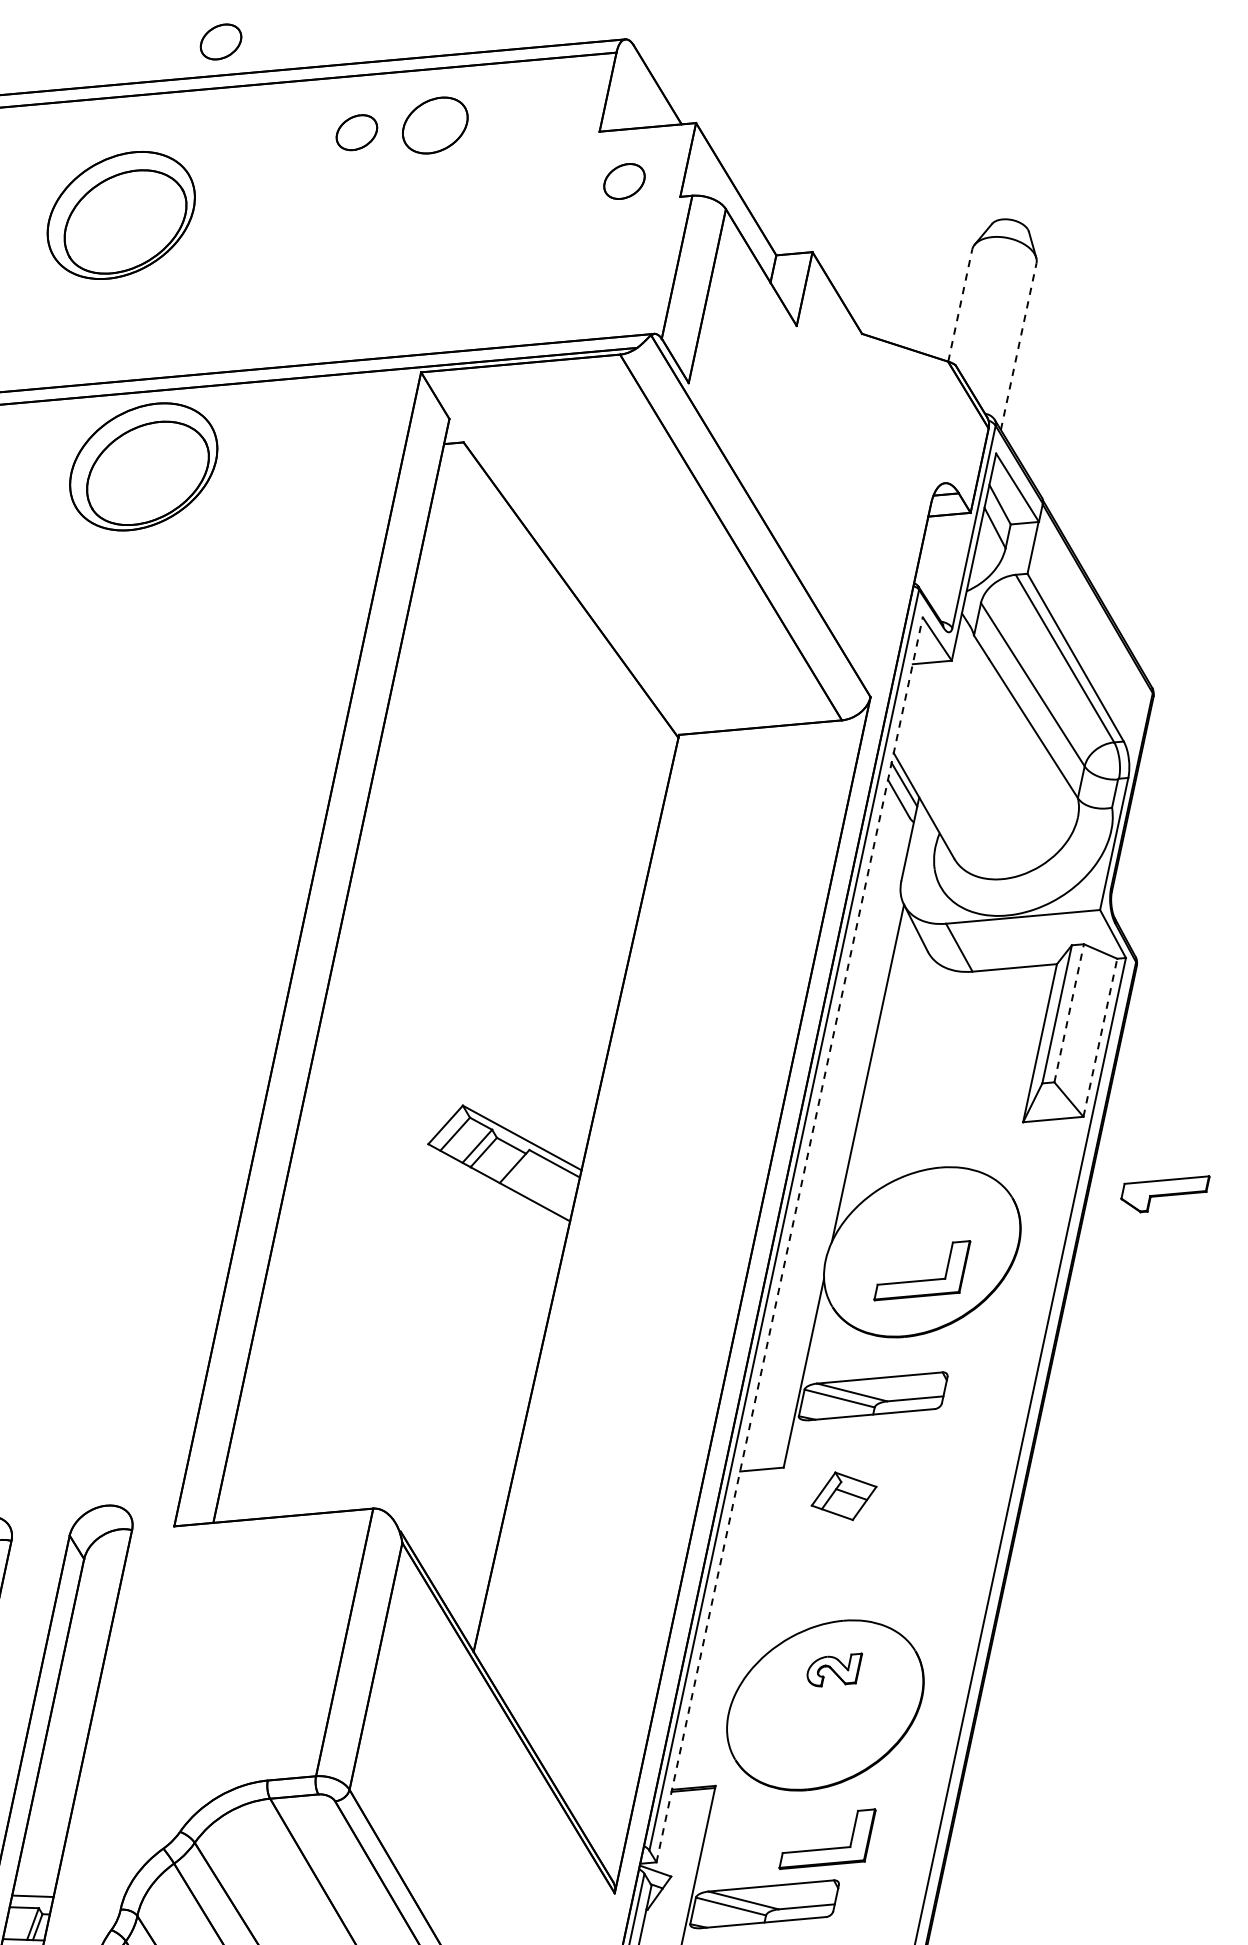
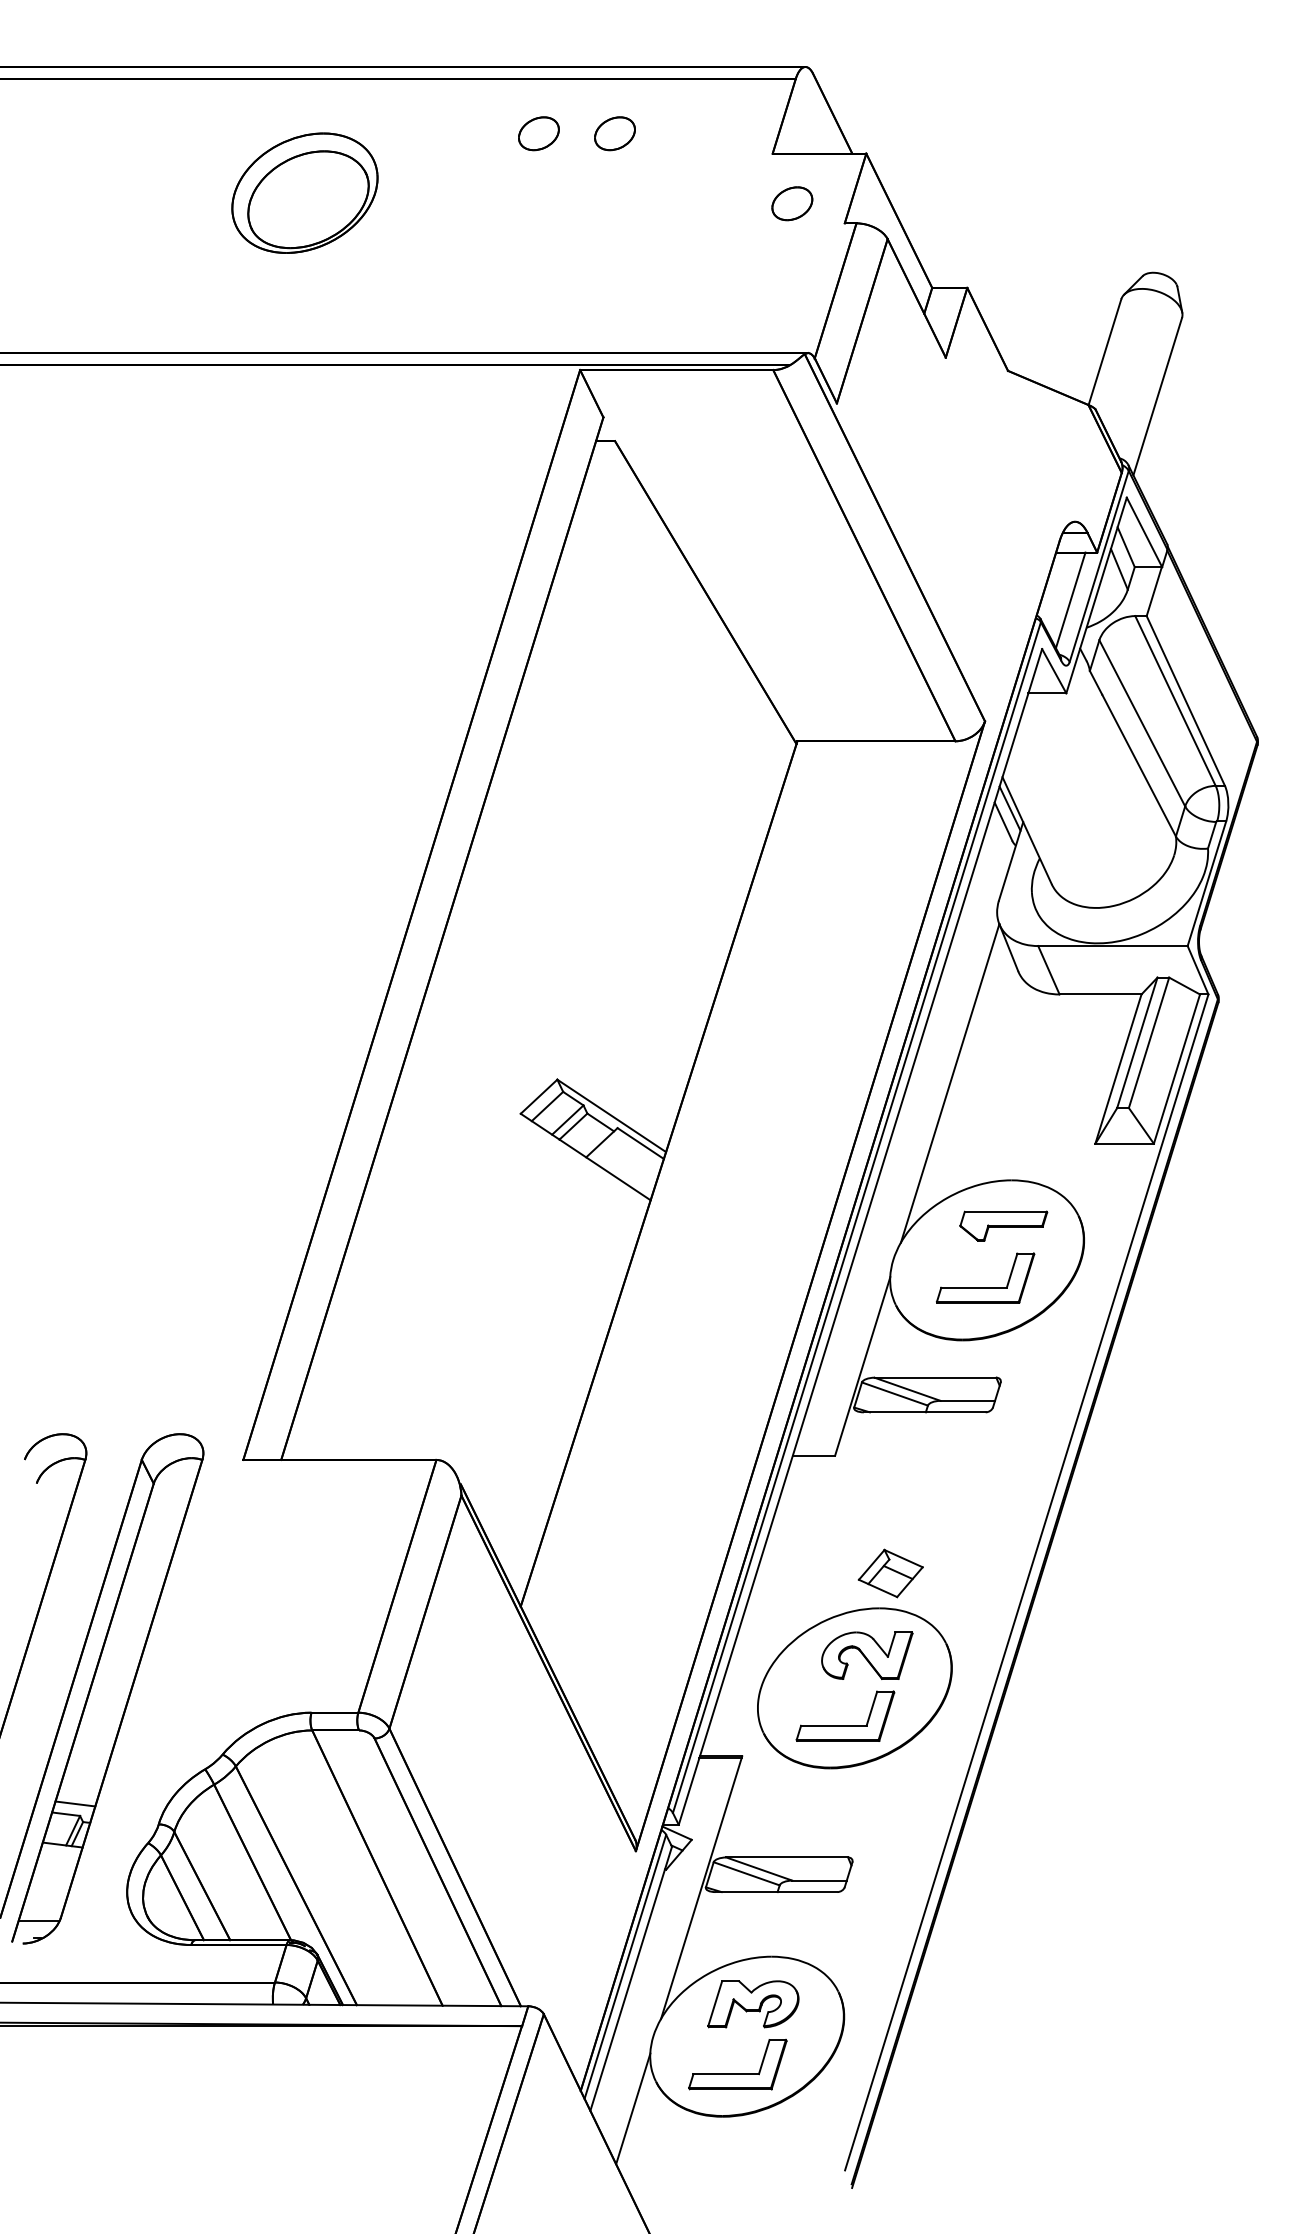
part: (220, 41) -> (415, 34), removed
part: (434, 125) -> (614, 133), size x0.62
line: (960, 304) -> (1105, 351), dashed -> solid
line: (1018, 346) -> (1157, 396), dashed -> solid
part: (143, 466) -> (304, 436), removed
line: (947, 564) -> (1070, 600), added
line: (1069, 1012) -> (1149, 1042), dashed -> solid
line: (1100, 1037) -> (1177, 1068), dashed -> solid
part: (1165, 1194) -> (1003, 1225), moved
line: (789, 1239) -> (860, 1236), dashed -> solid
part: (843, 1496) -> (890, 1573), moved
part: (835, 1670) -> (867, 1655), size x1.67
part: (828, 1848) -> (845, 1725), moved

